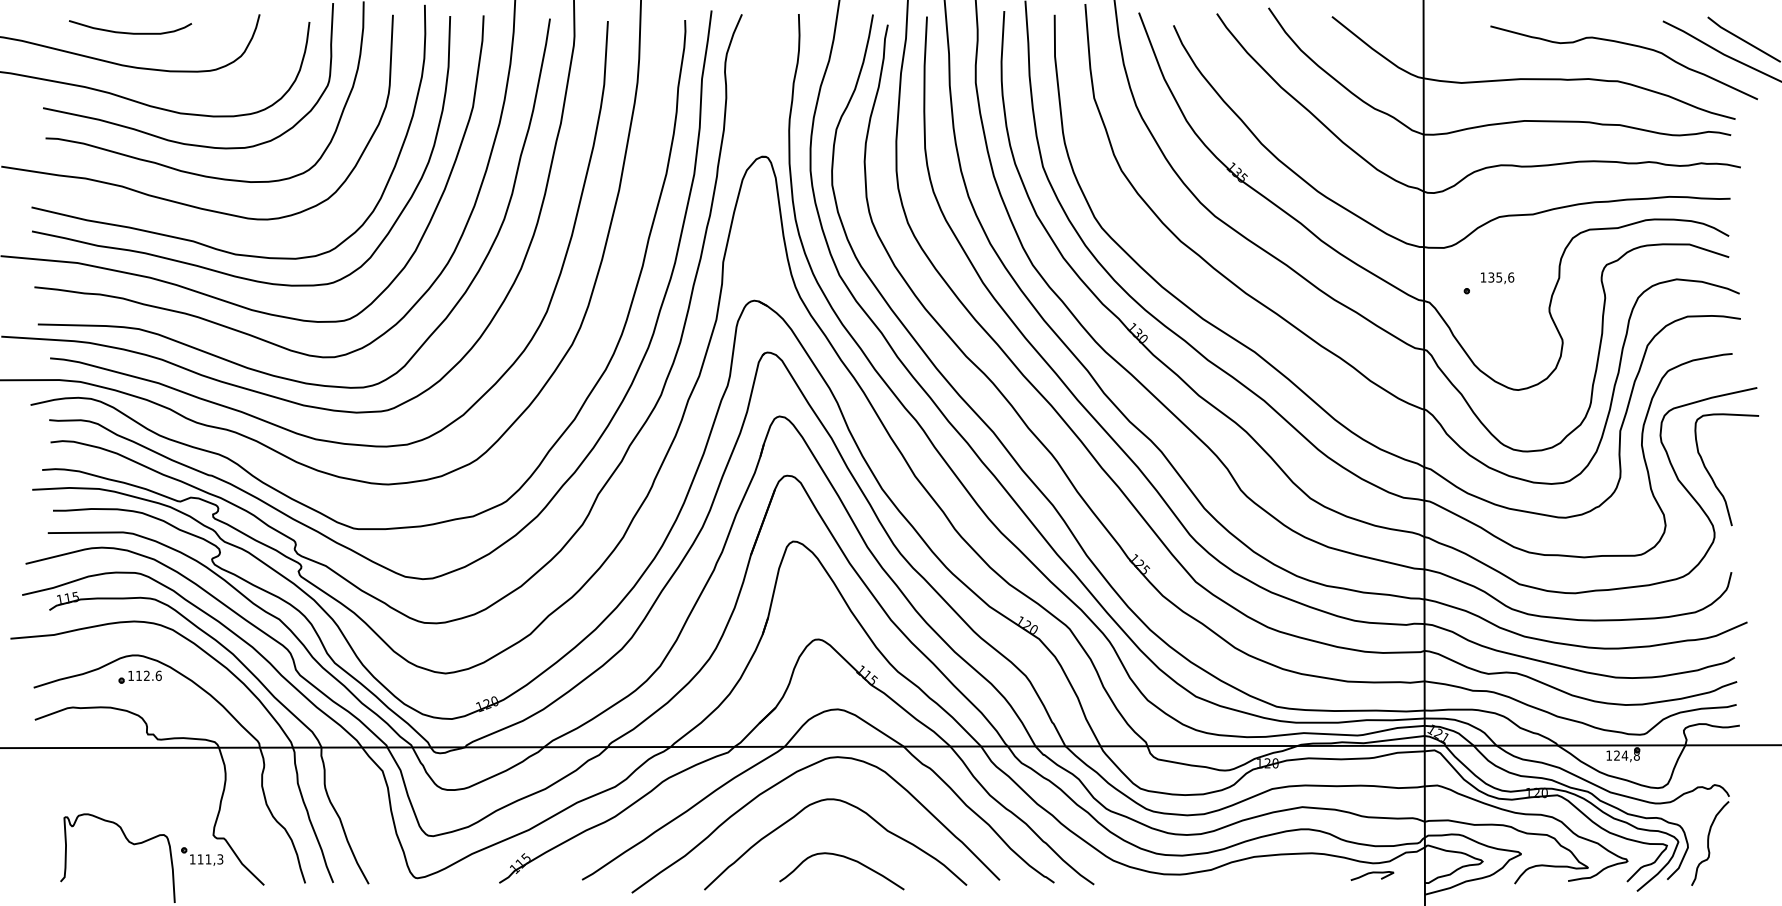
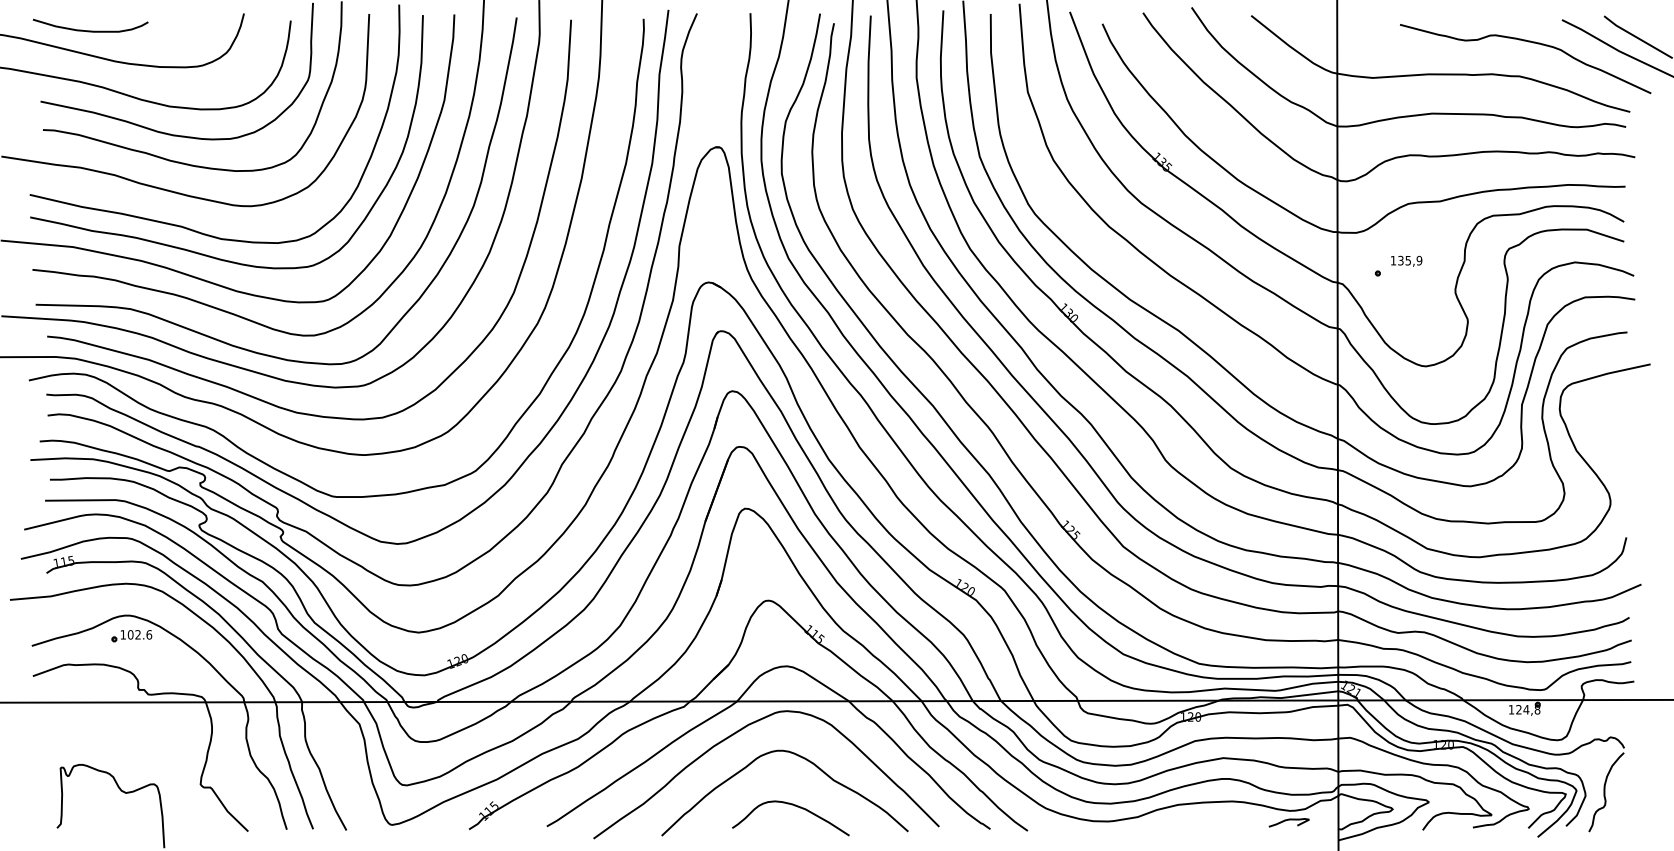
curve: (130, 32) -> (90, 30), moved
text: (1511, 277) -> (1419, 260), 135,6 -> 135,9
curve: (1713, 478) -> (1609, 449), removed
text: (138, 675) -> (130, 634), 112.6 -> 102.6
part: (201, 856) -> (189, 804), removed

